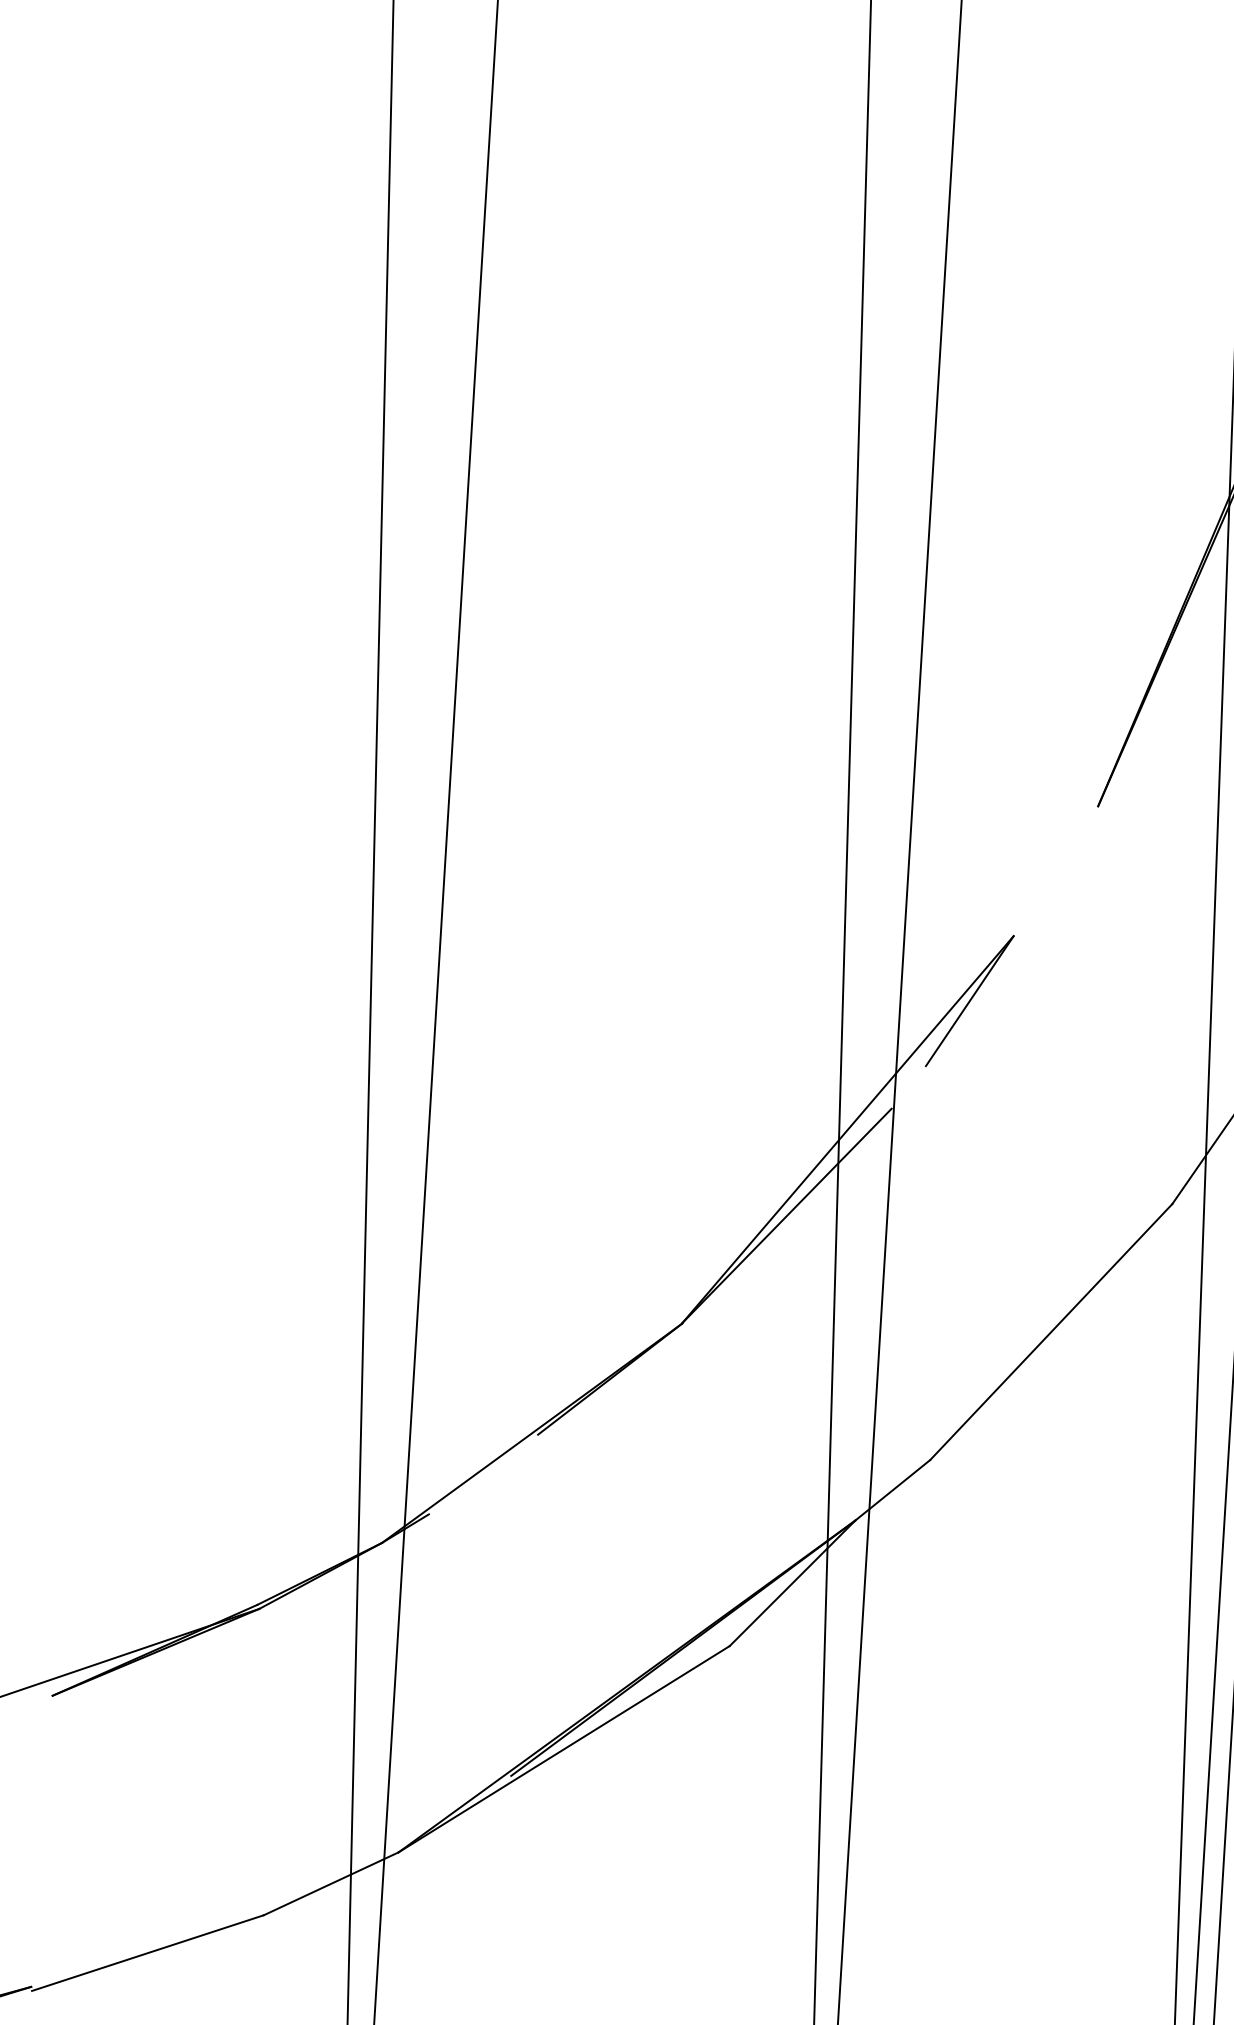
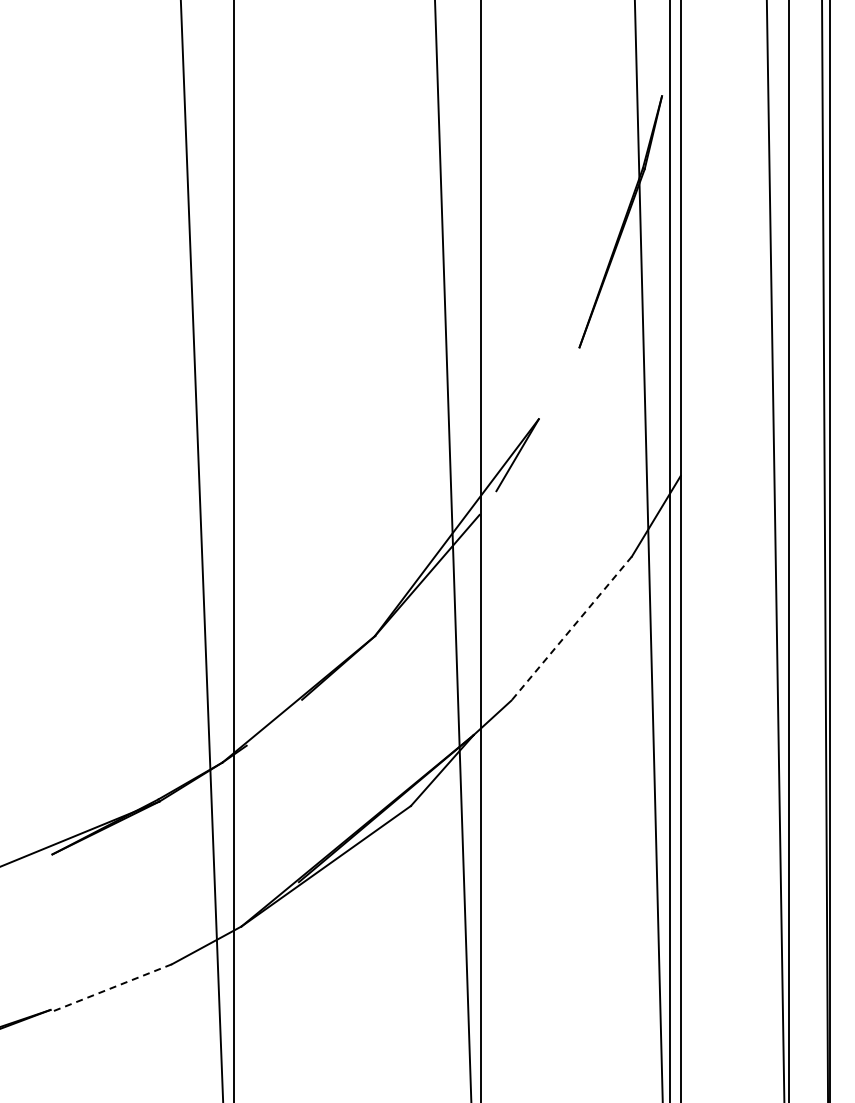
line: (1050, 1331) -> (571, 628), solid -> dashed
line: (147, 1953) -> (111, 988), solid -> dashed

